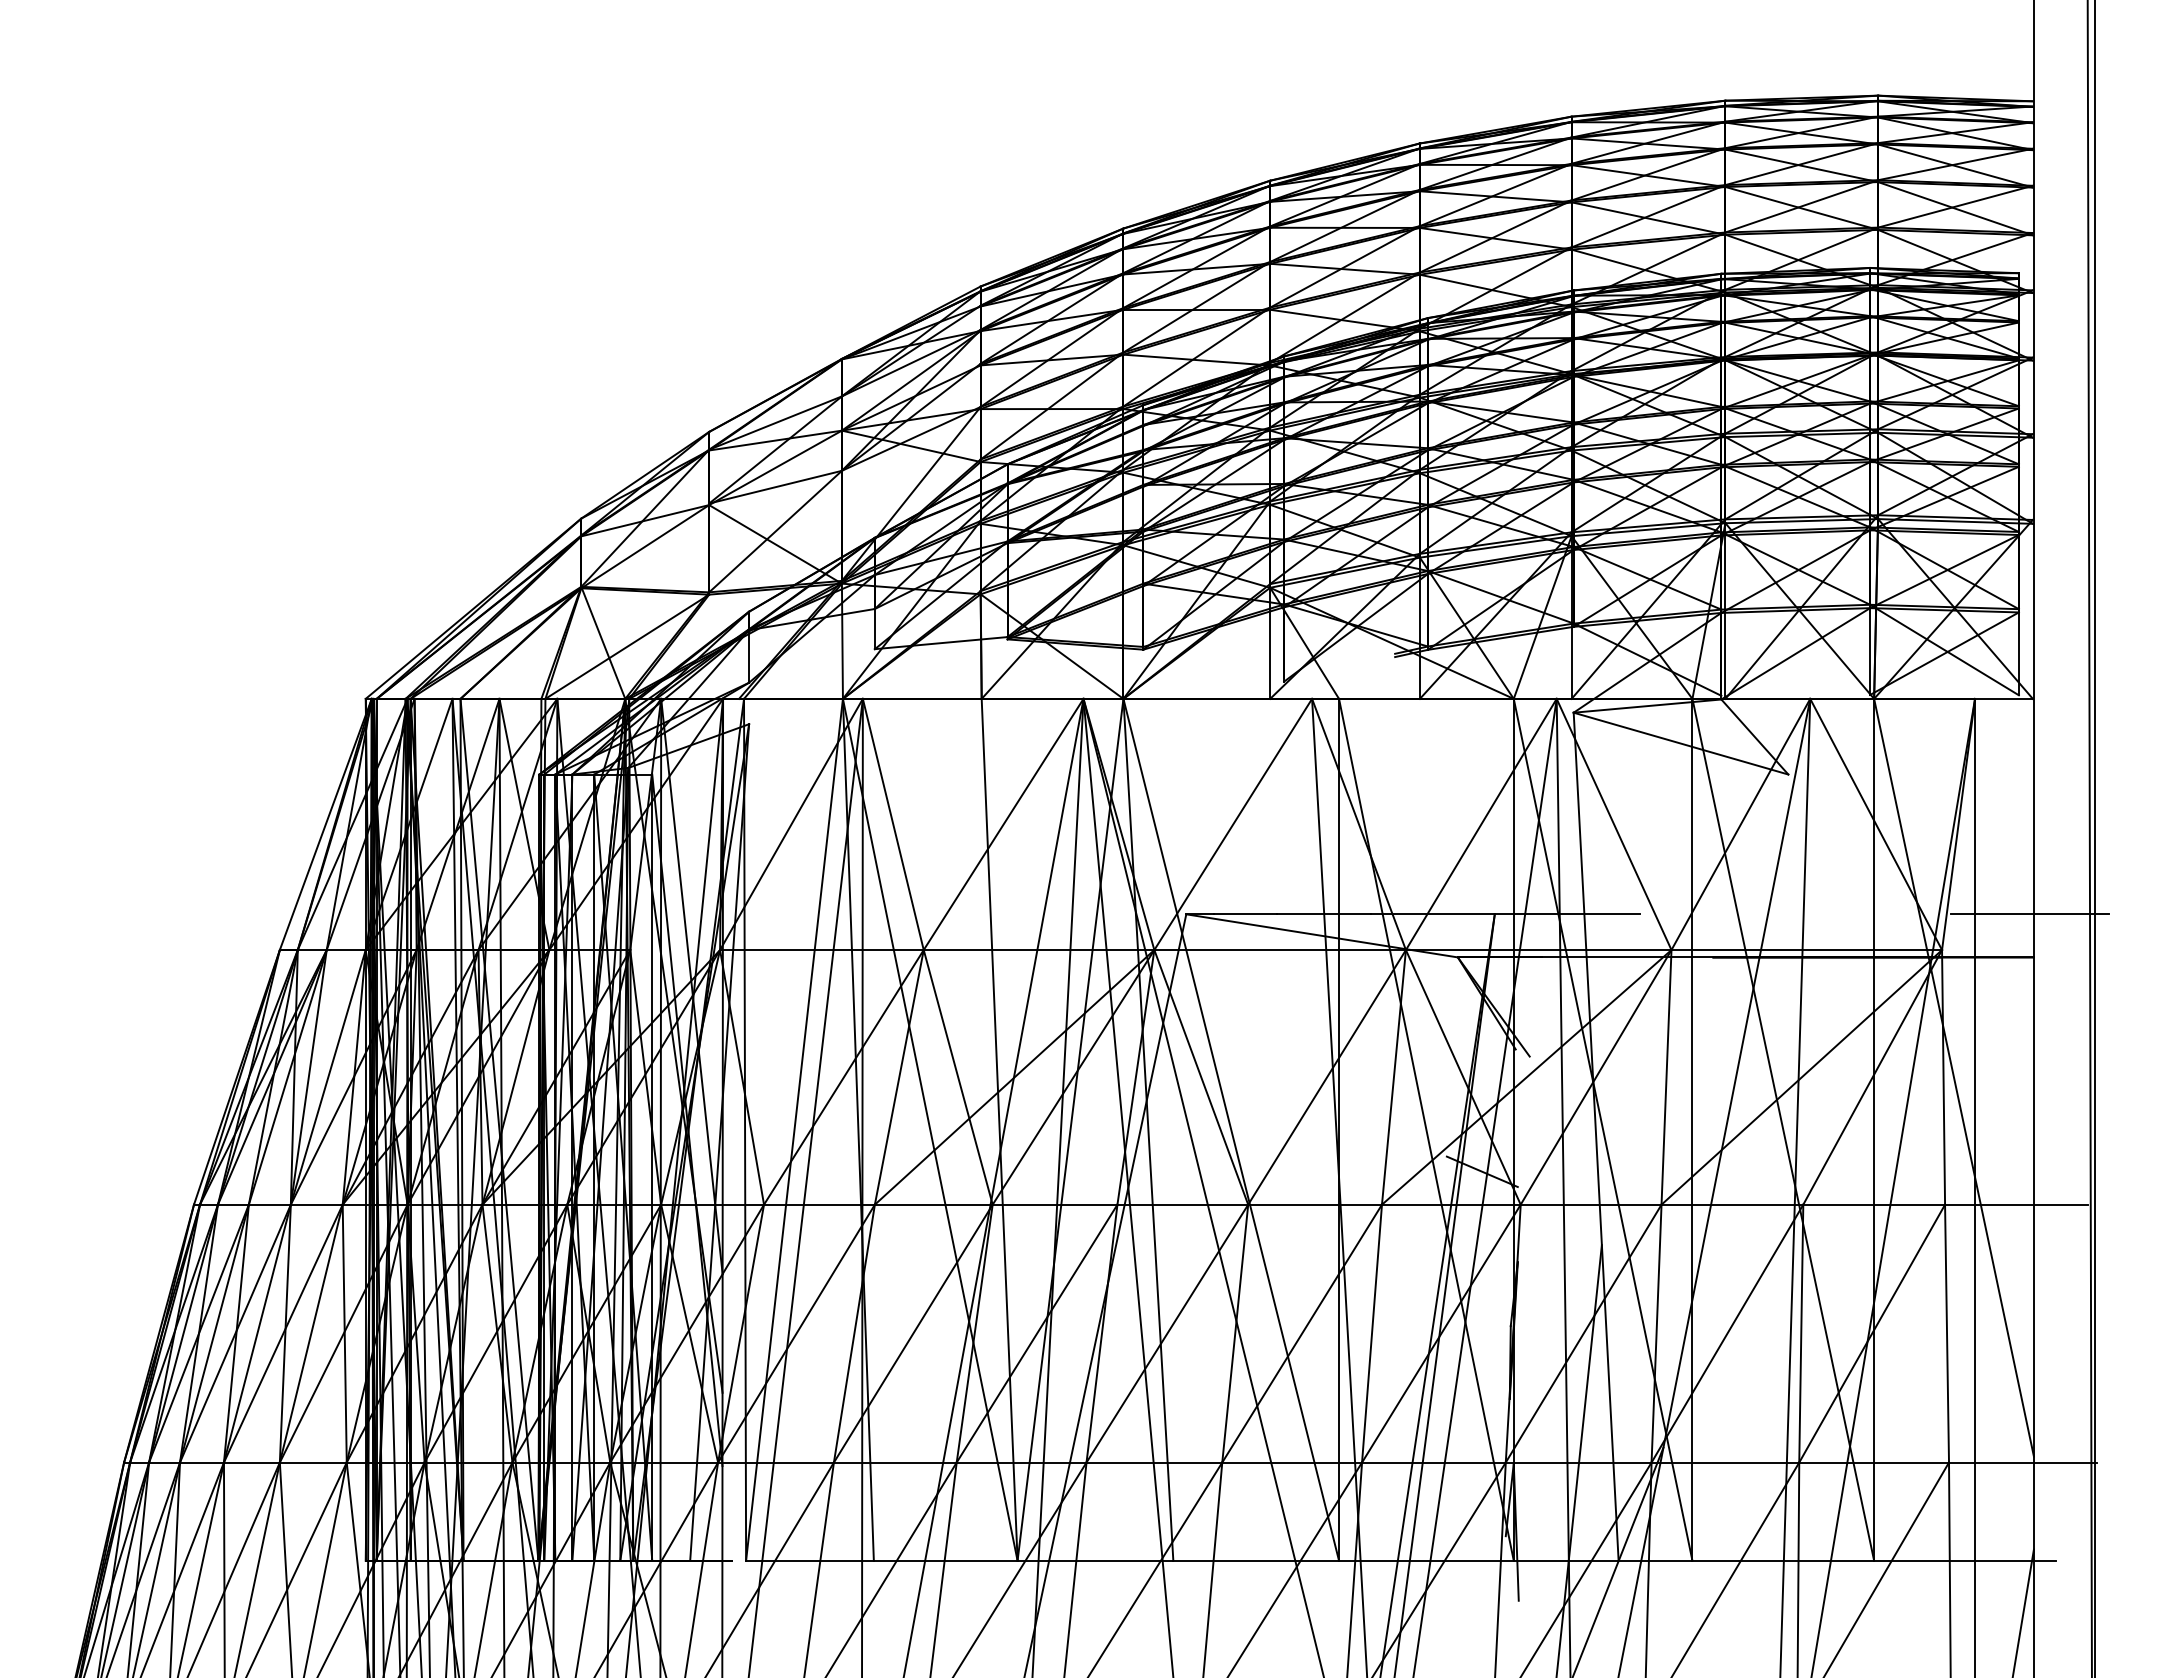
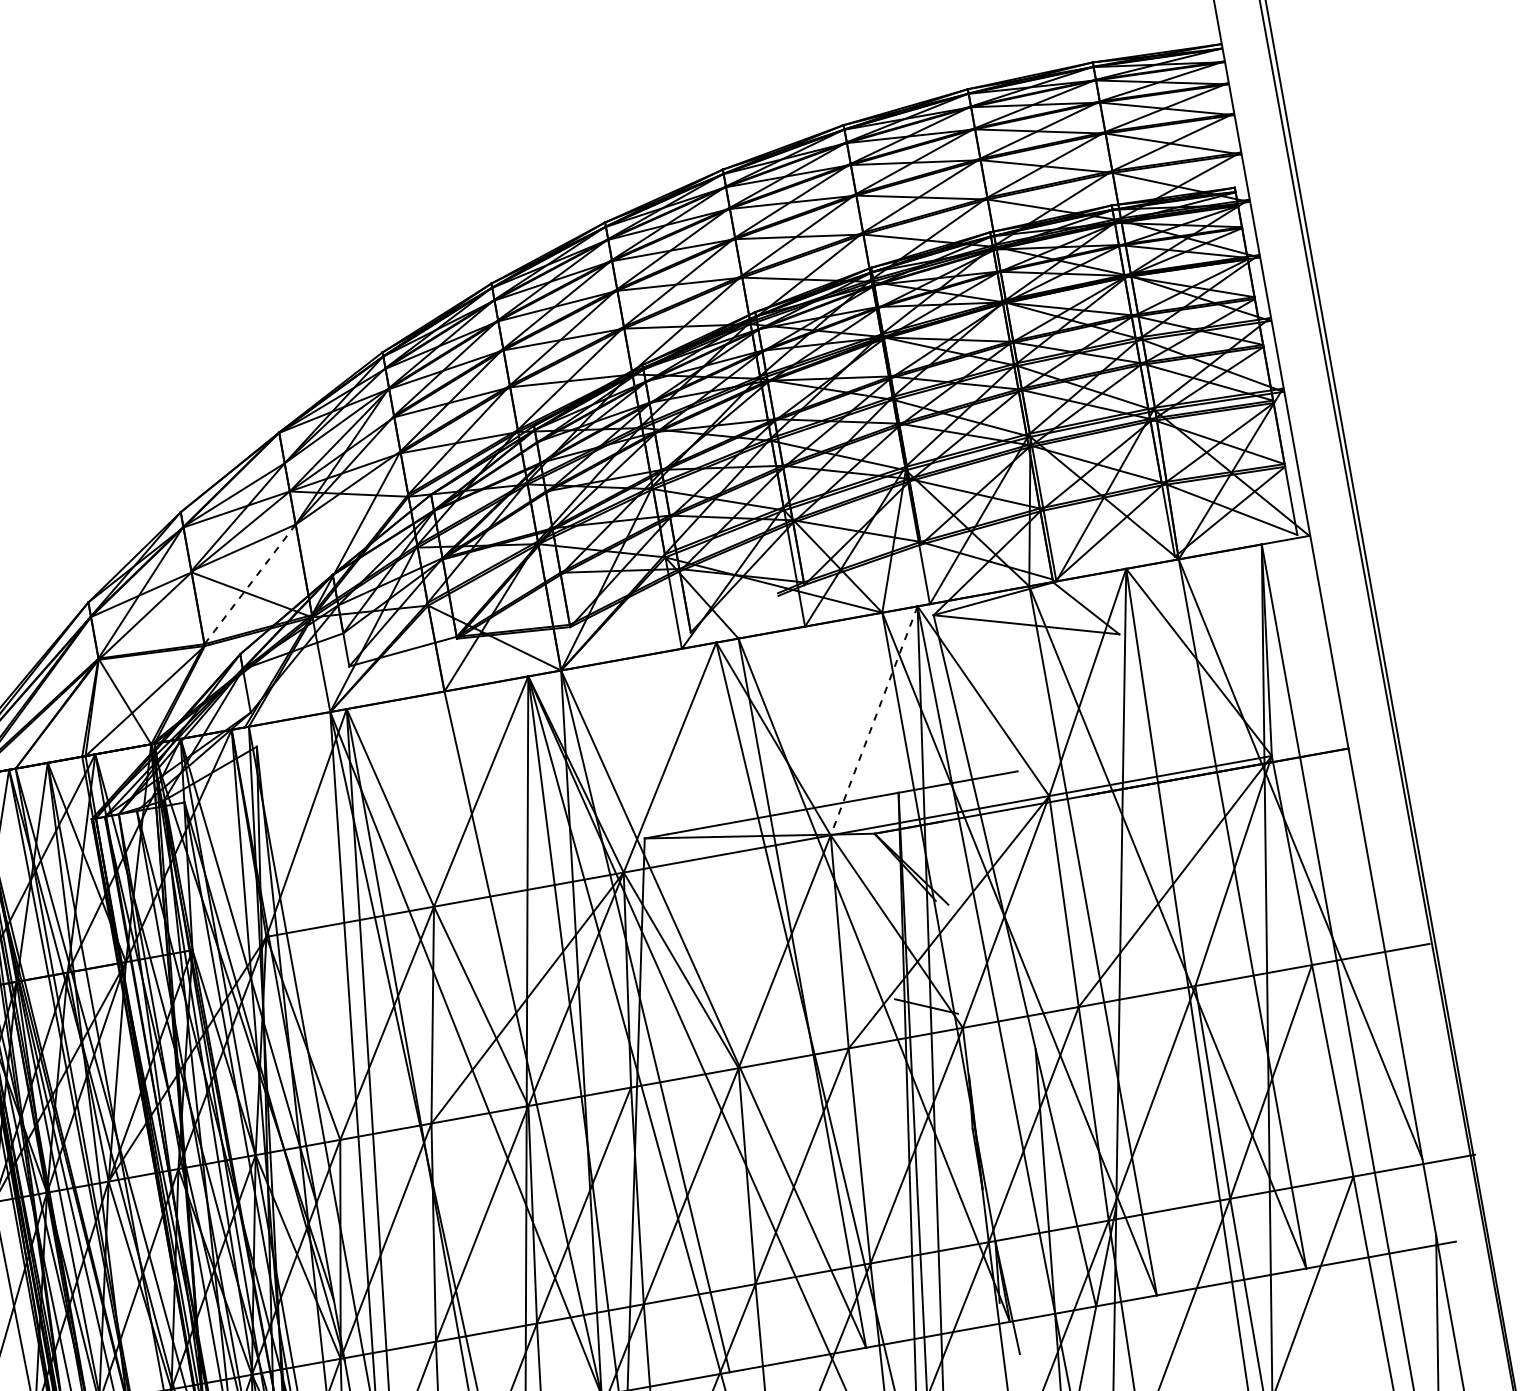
line: (775, 531) -> (250, 584), solid -> dashed
line: (1481, 824) -> (874, 720), solid -> dashed
line: (2029, 914) -> (1338, 713), removed

